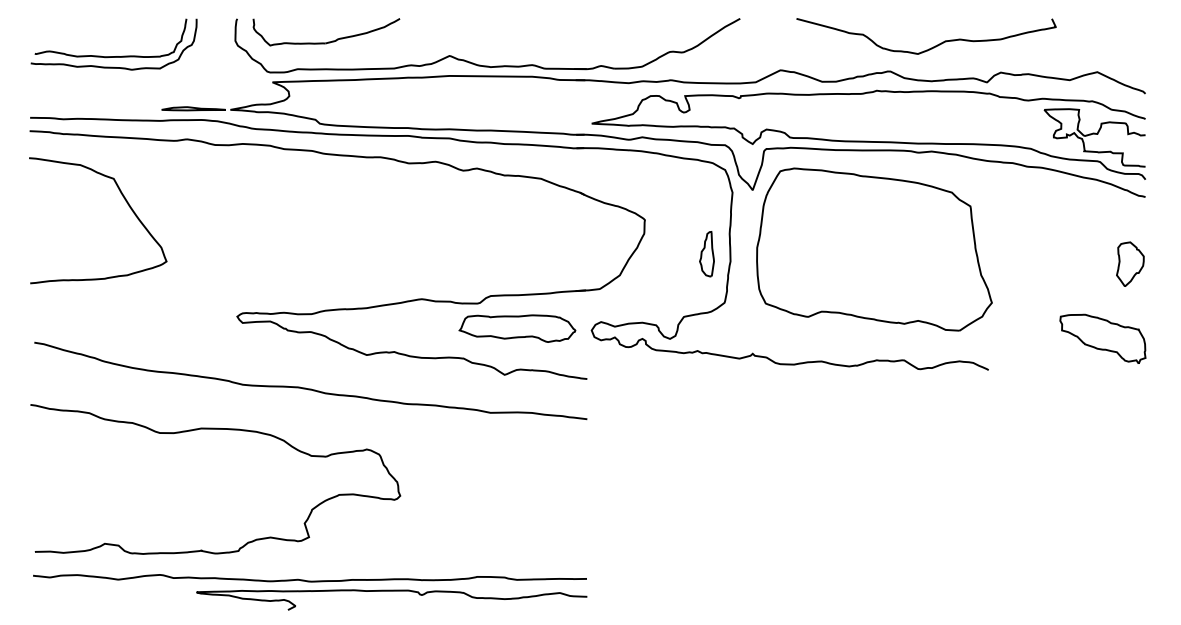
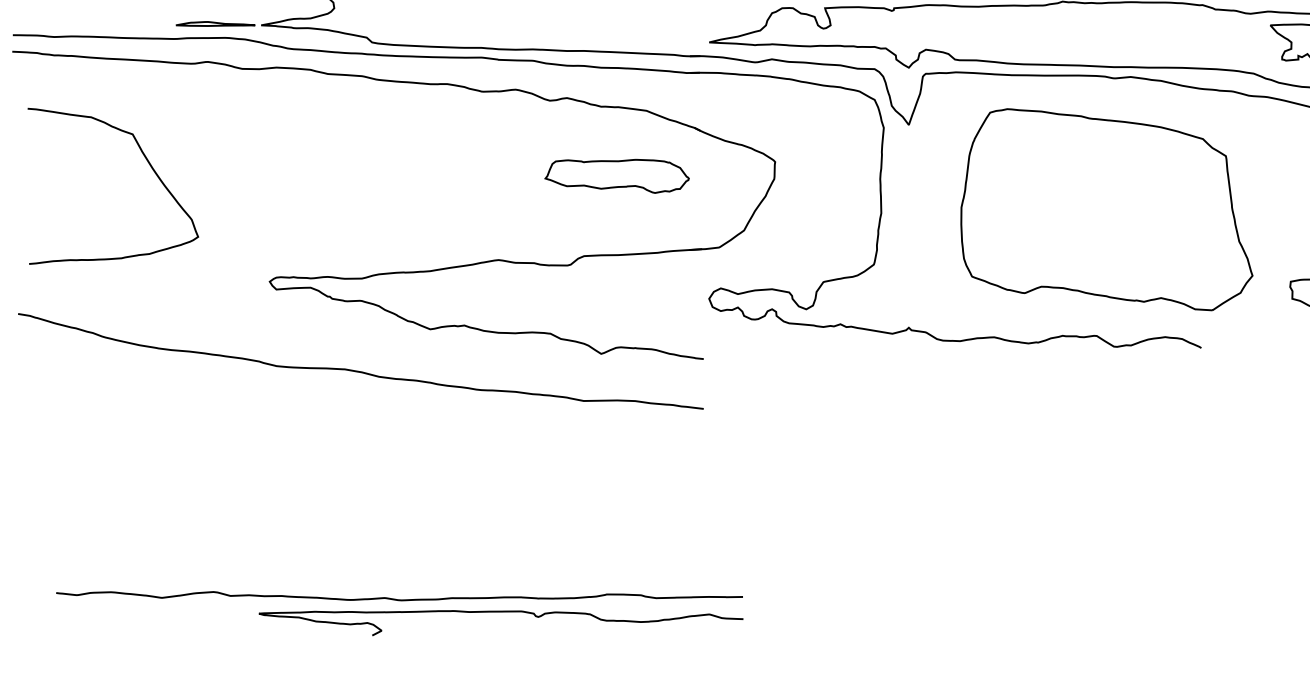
curve: (125, 201) -> (147, 162), moved
part: (874, 249) -> (1106, 209), moved
part: (706, 254) -> (851, 204), removed
part: (517, 328) -> (617, 176), moved
curve: (215, 429) -> (242, 421), removed
part: (310, 592) -> (400, 613), moved

